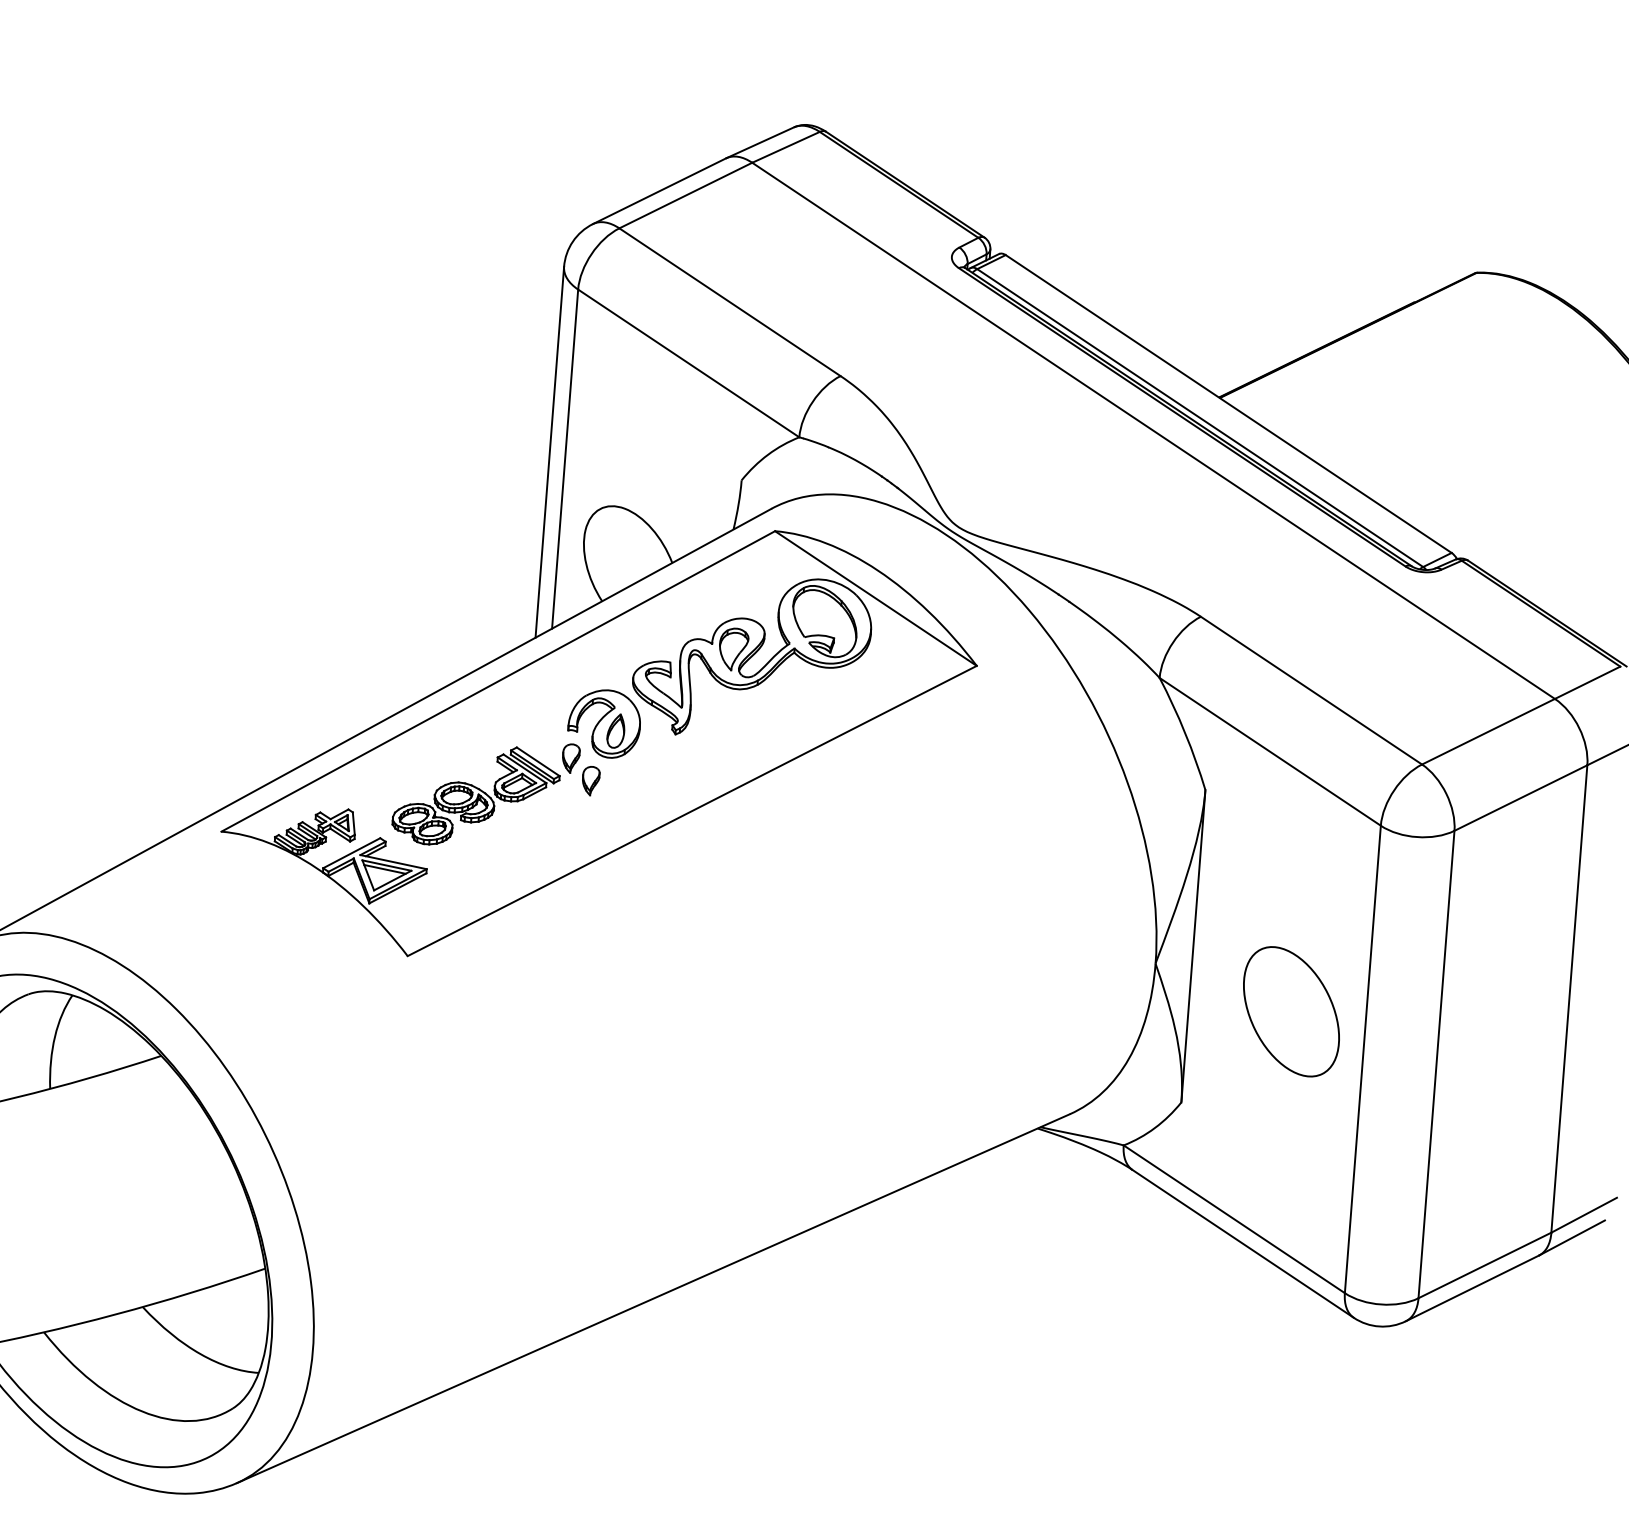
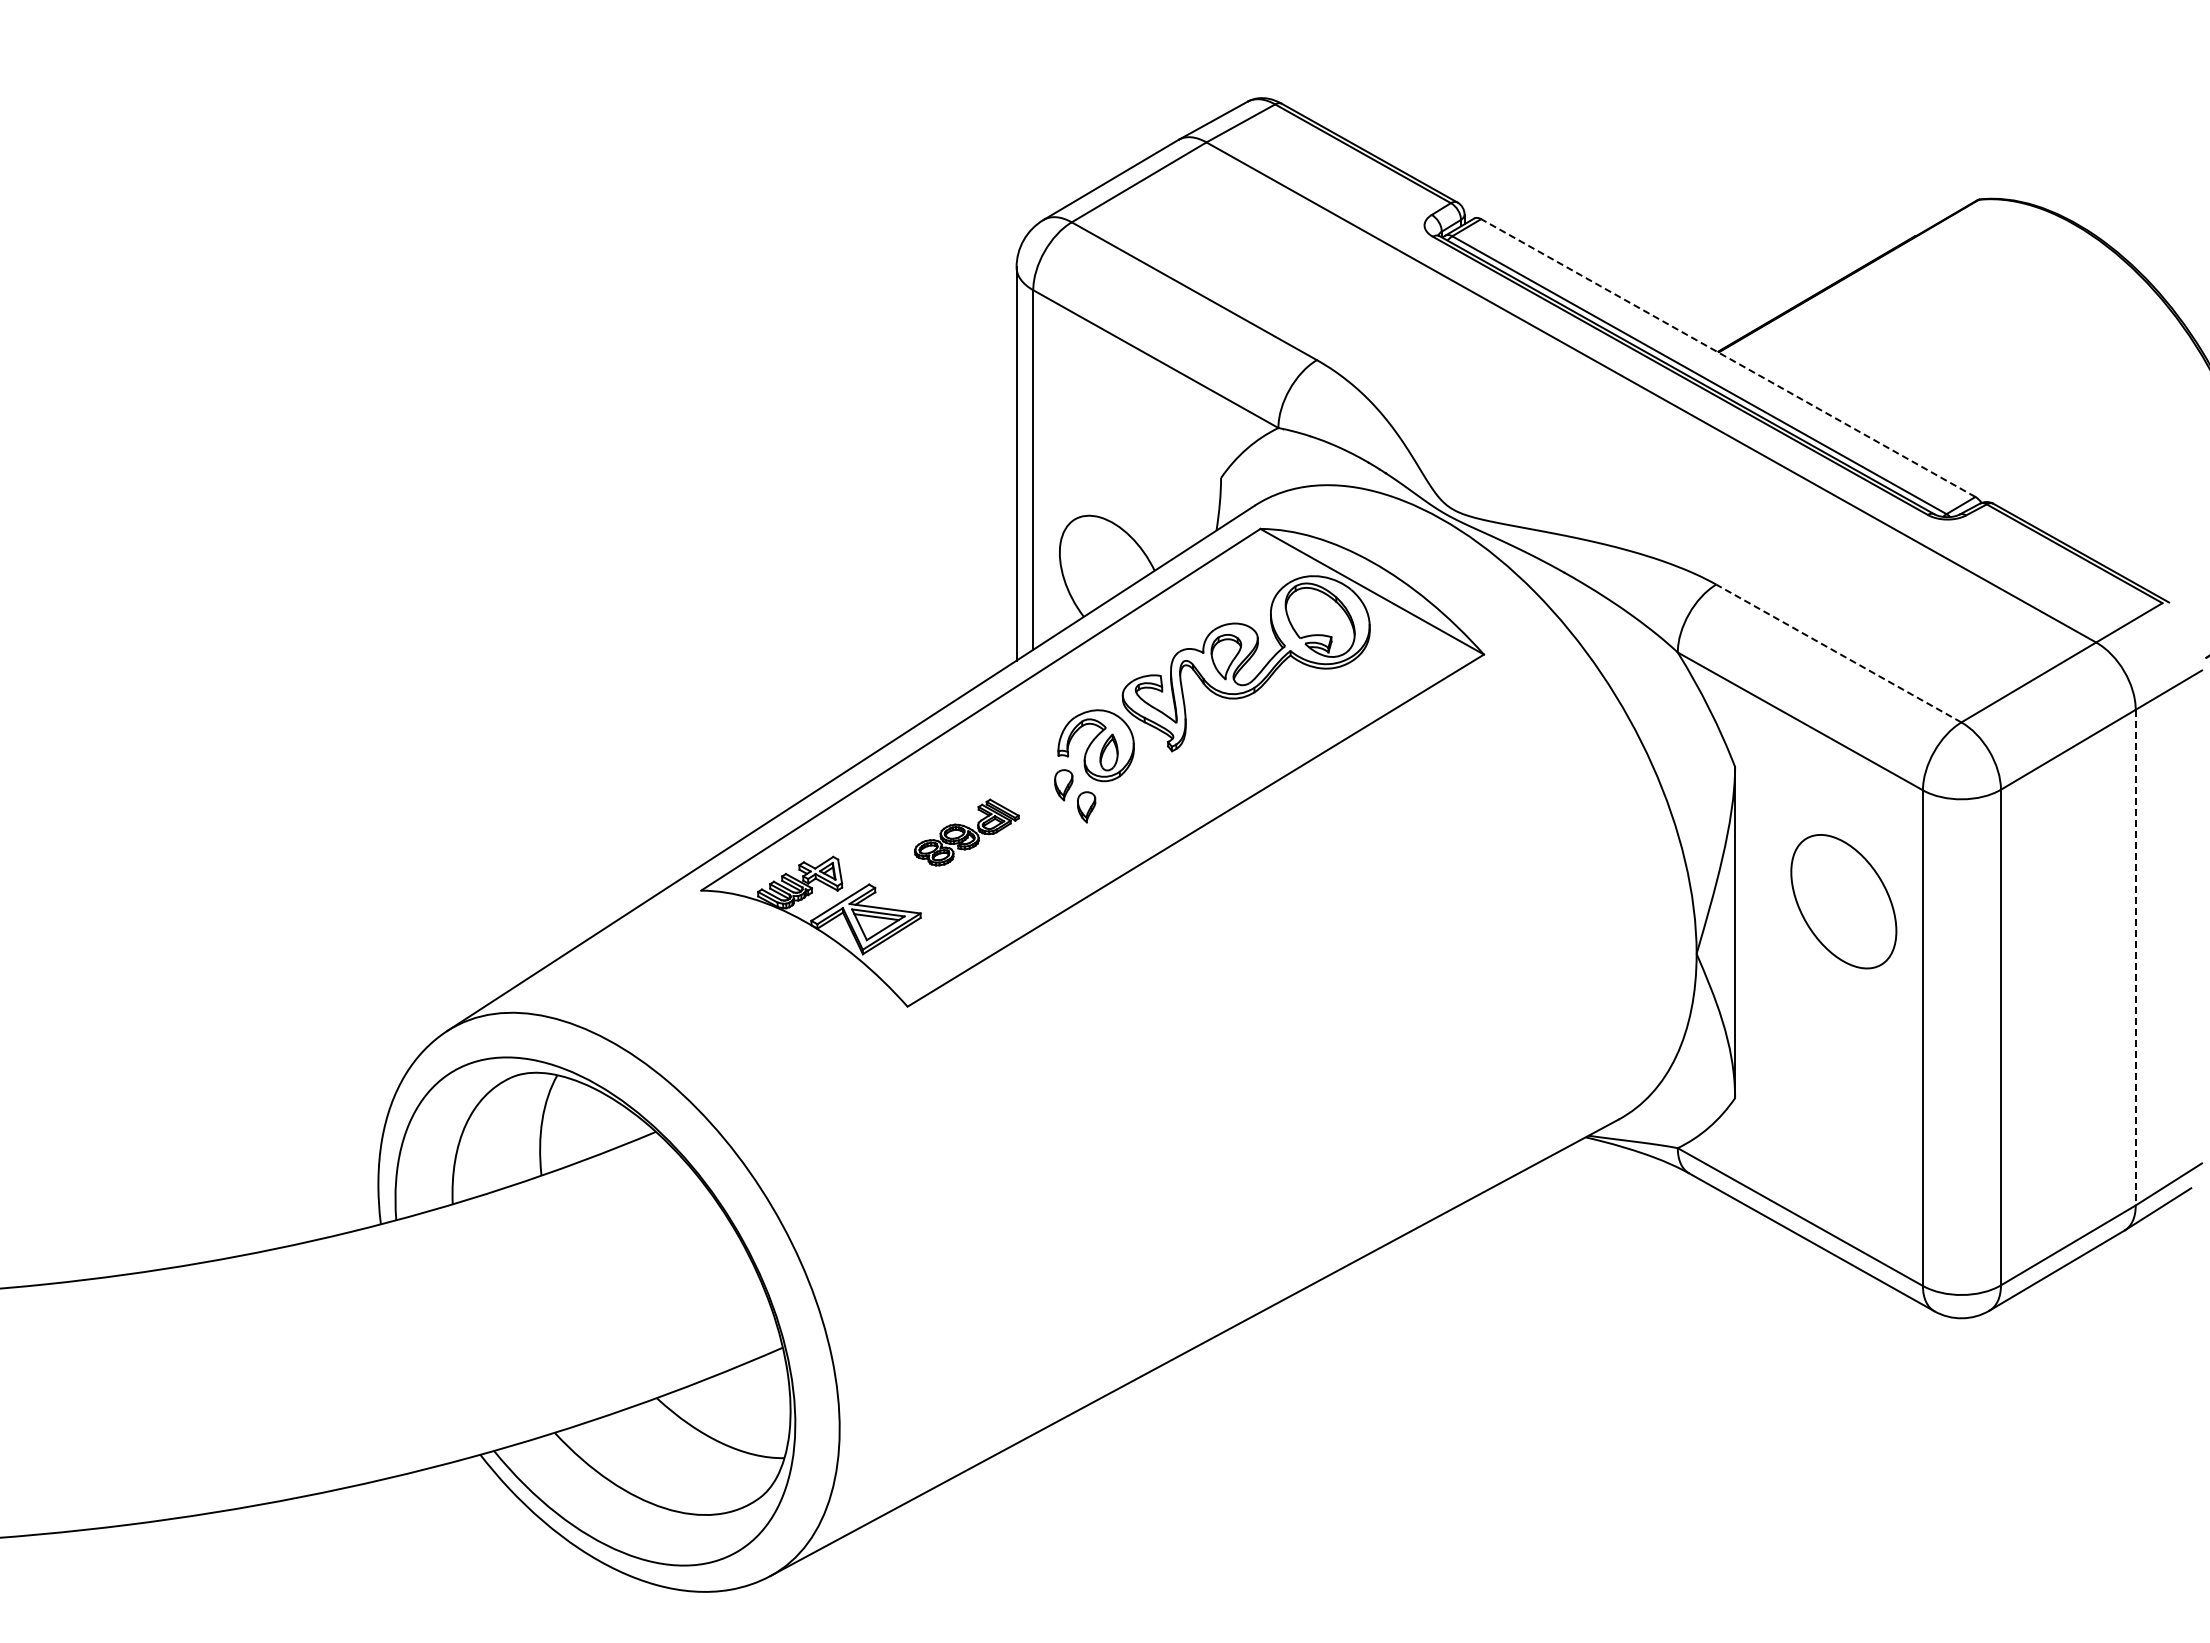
line: (1228, 404) -> (1728, 358), solid -> dashed
line: (1311, 690) -> (1838, 653), solid -> dashed
part: (475, 796) -> (966, 832), size x0.6
line: (1569, 998) -> (2135, 957), solid -> dashed
part: (1291, 1011) -> (1843, 901), moved

